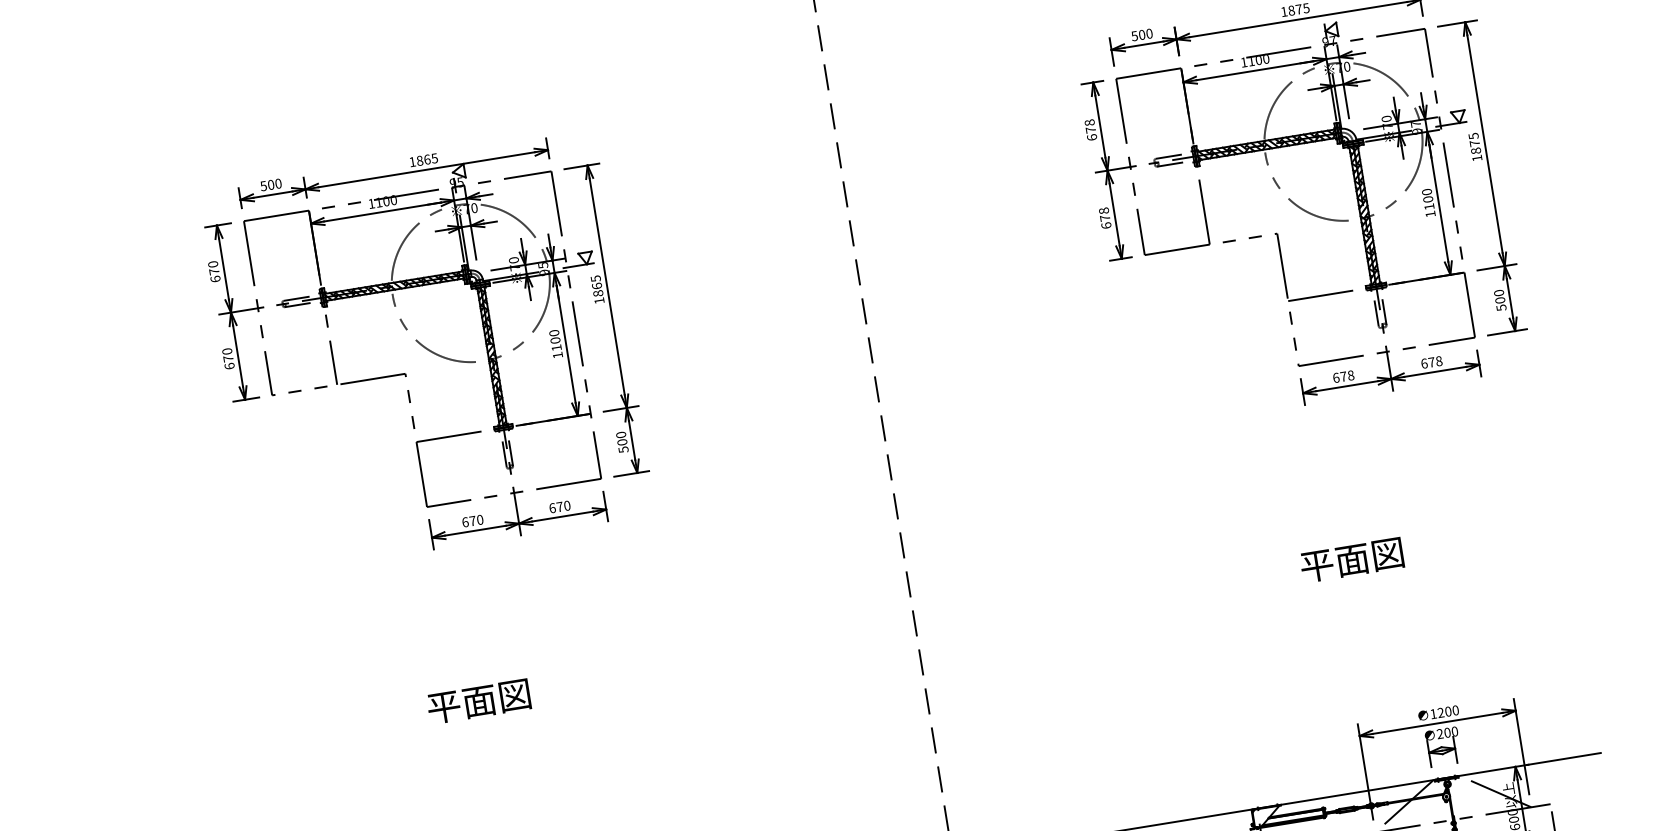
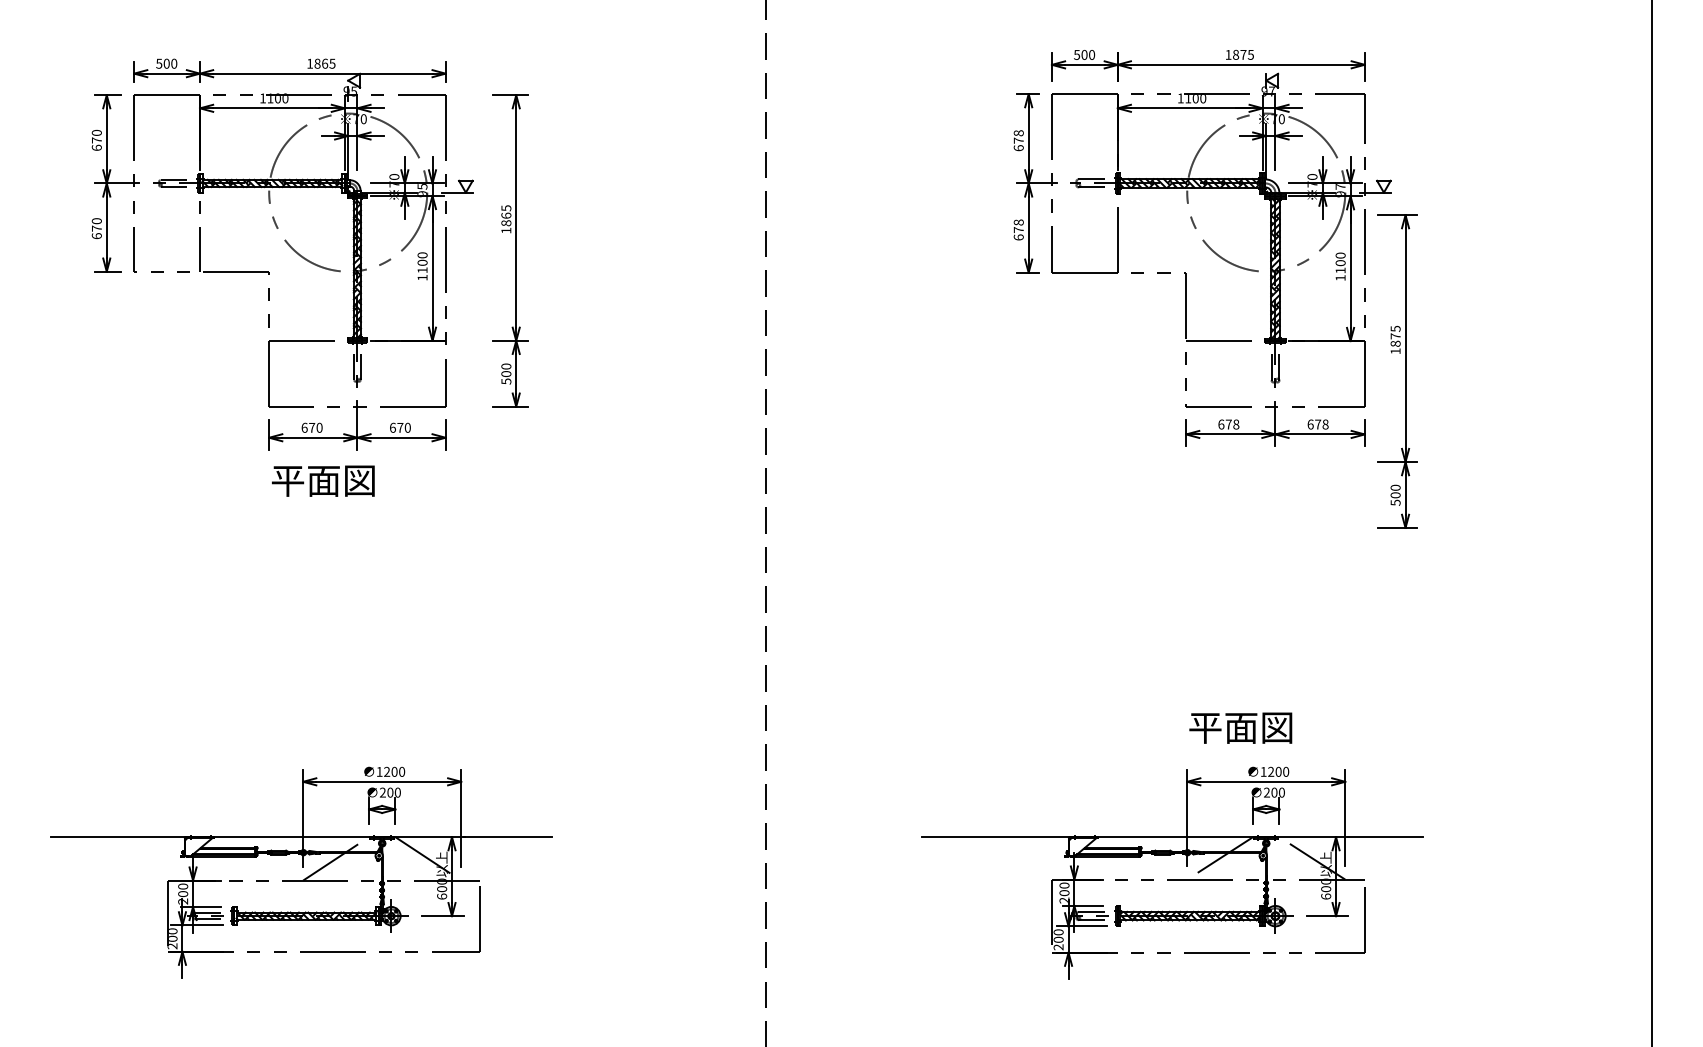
part: (1490, 176) -> (1405, 371), moved
part: (422, 347) -> (290, 248), moved
text: (1351, 559) -> (1240, 727), moved
text: (479, 701) -> (323, 480), moved

